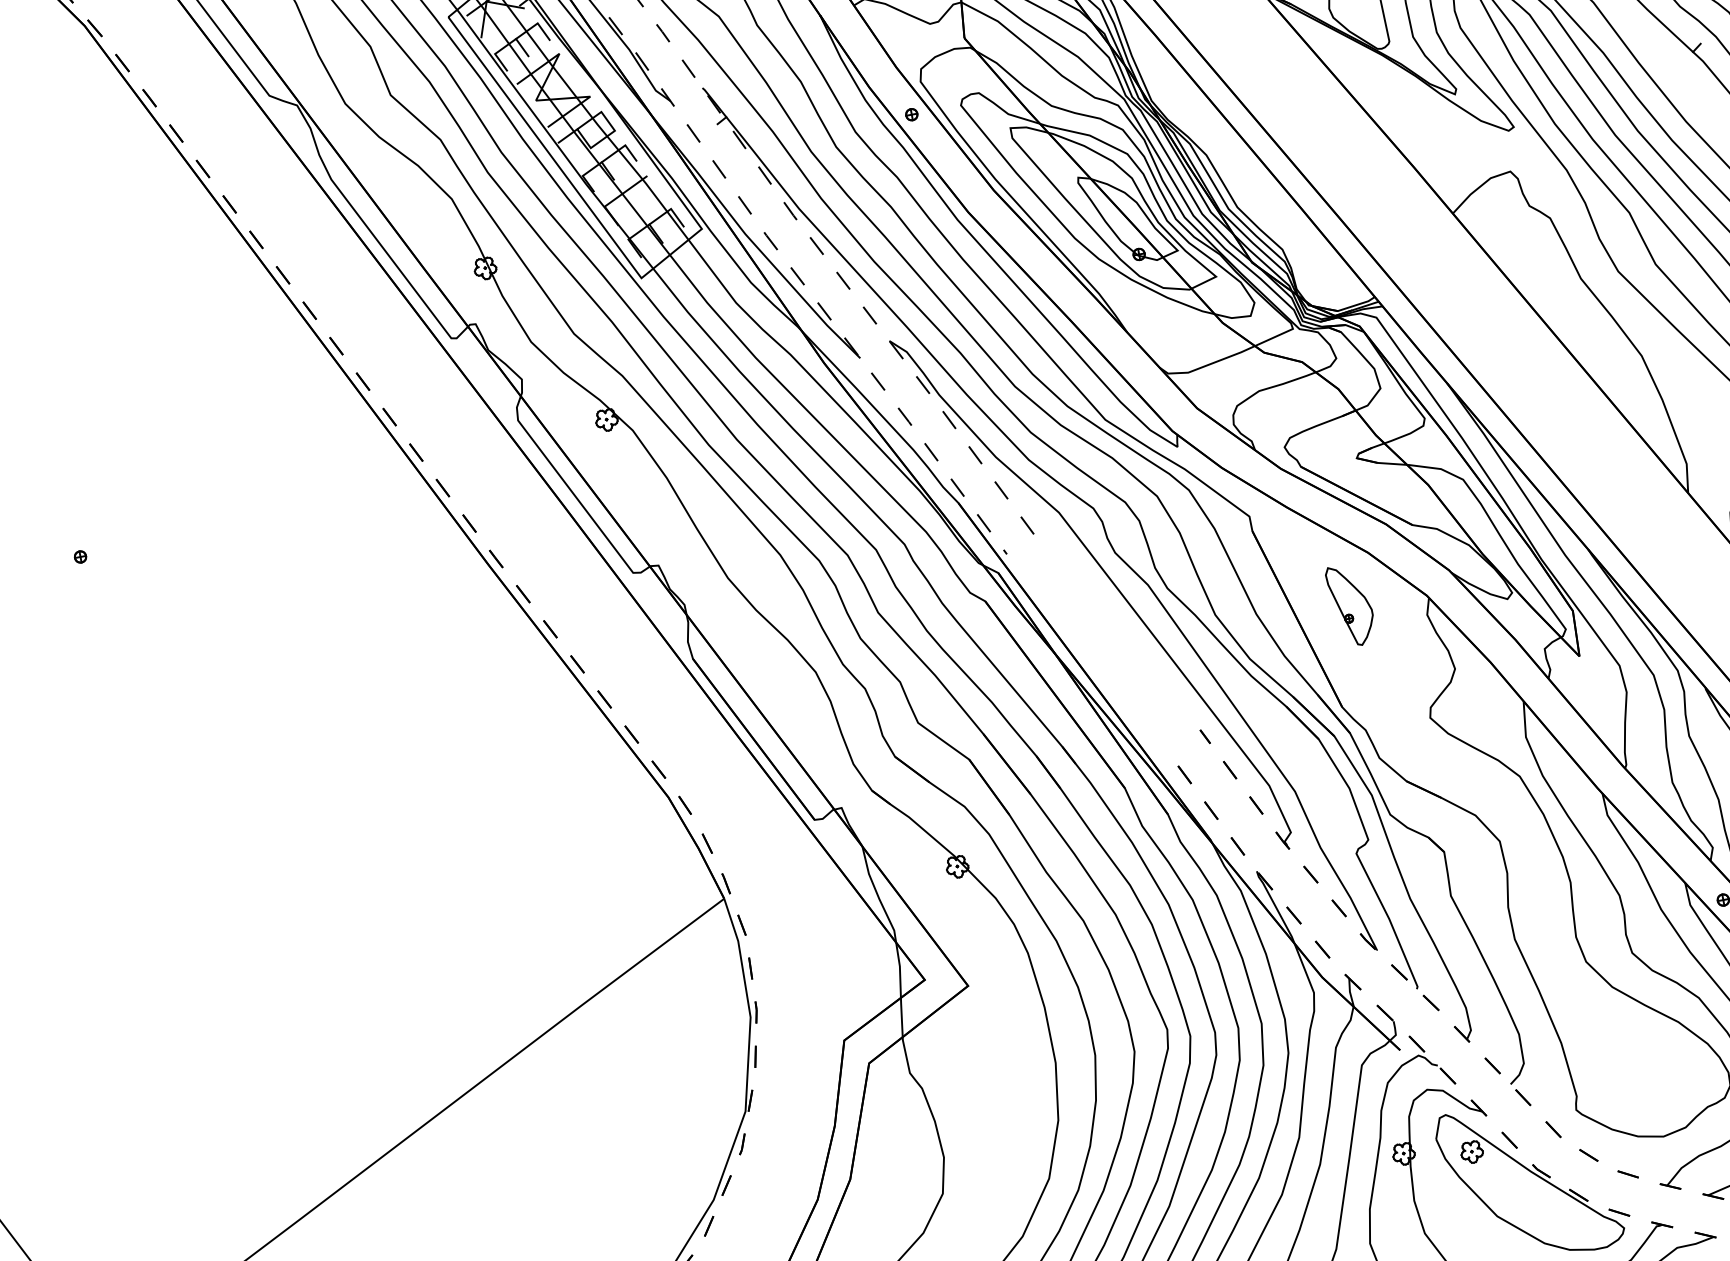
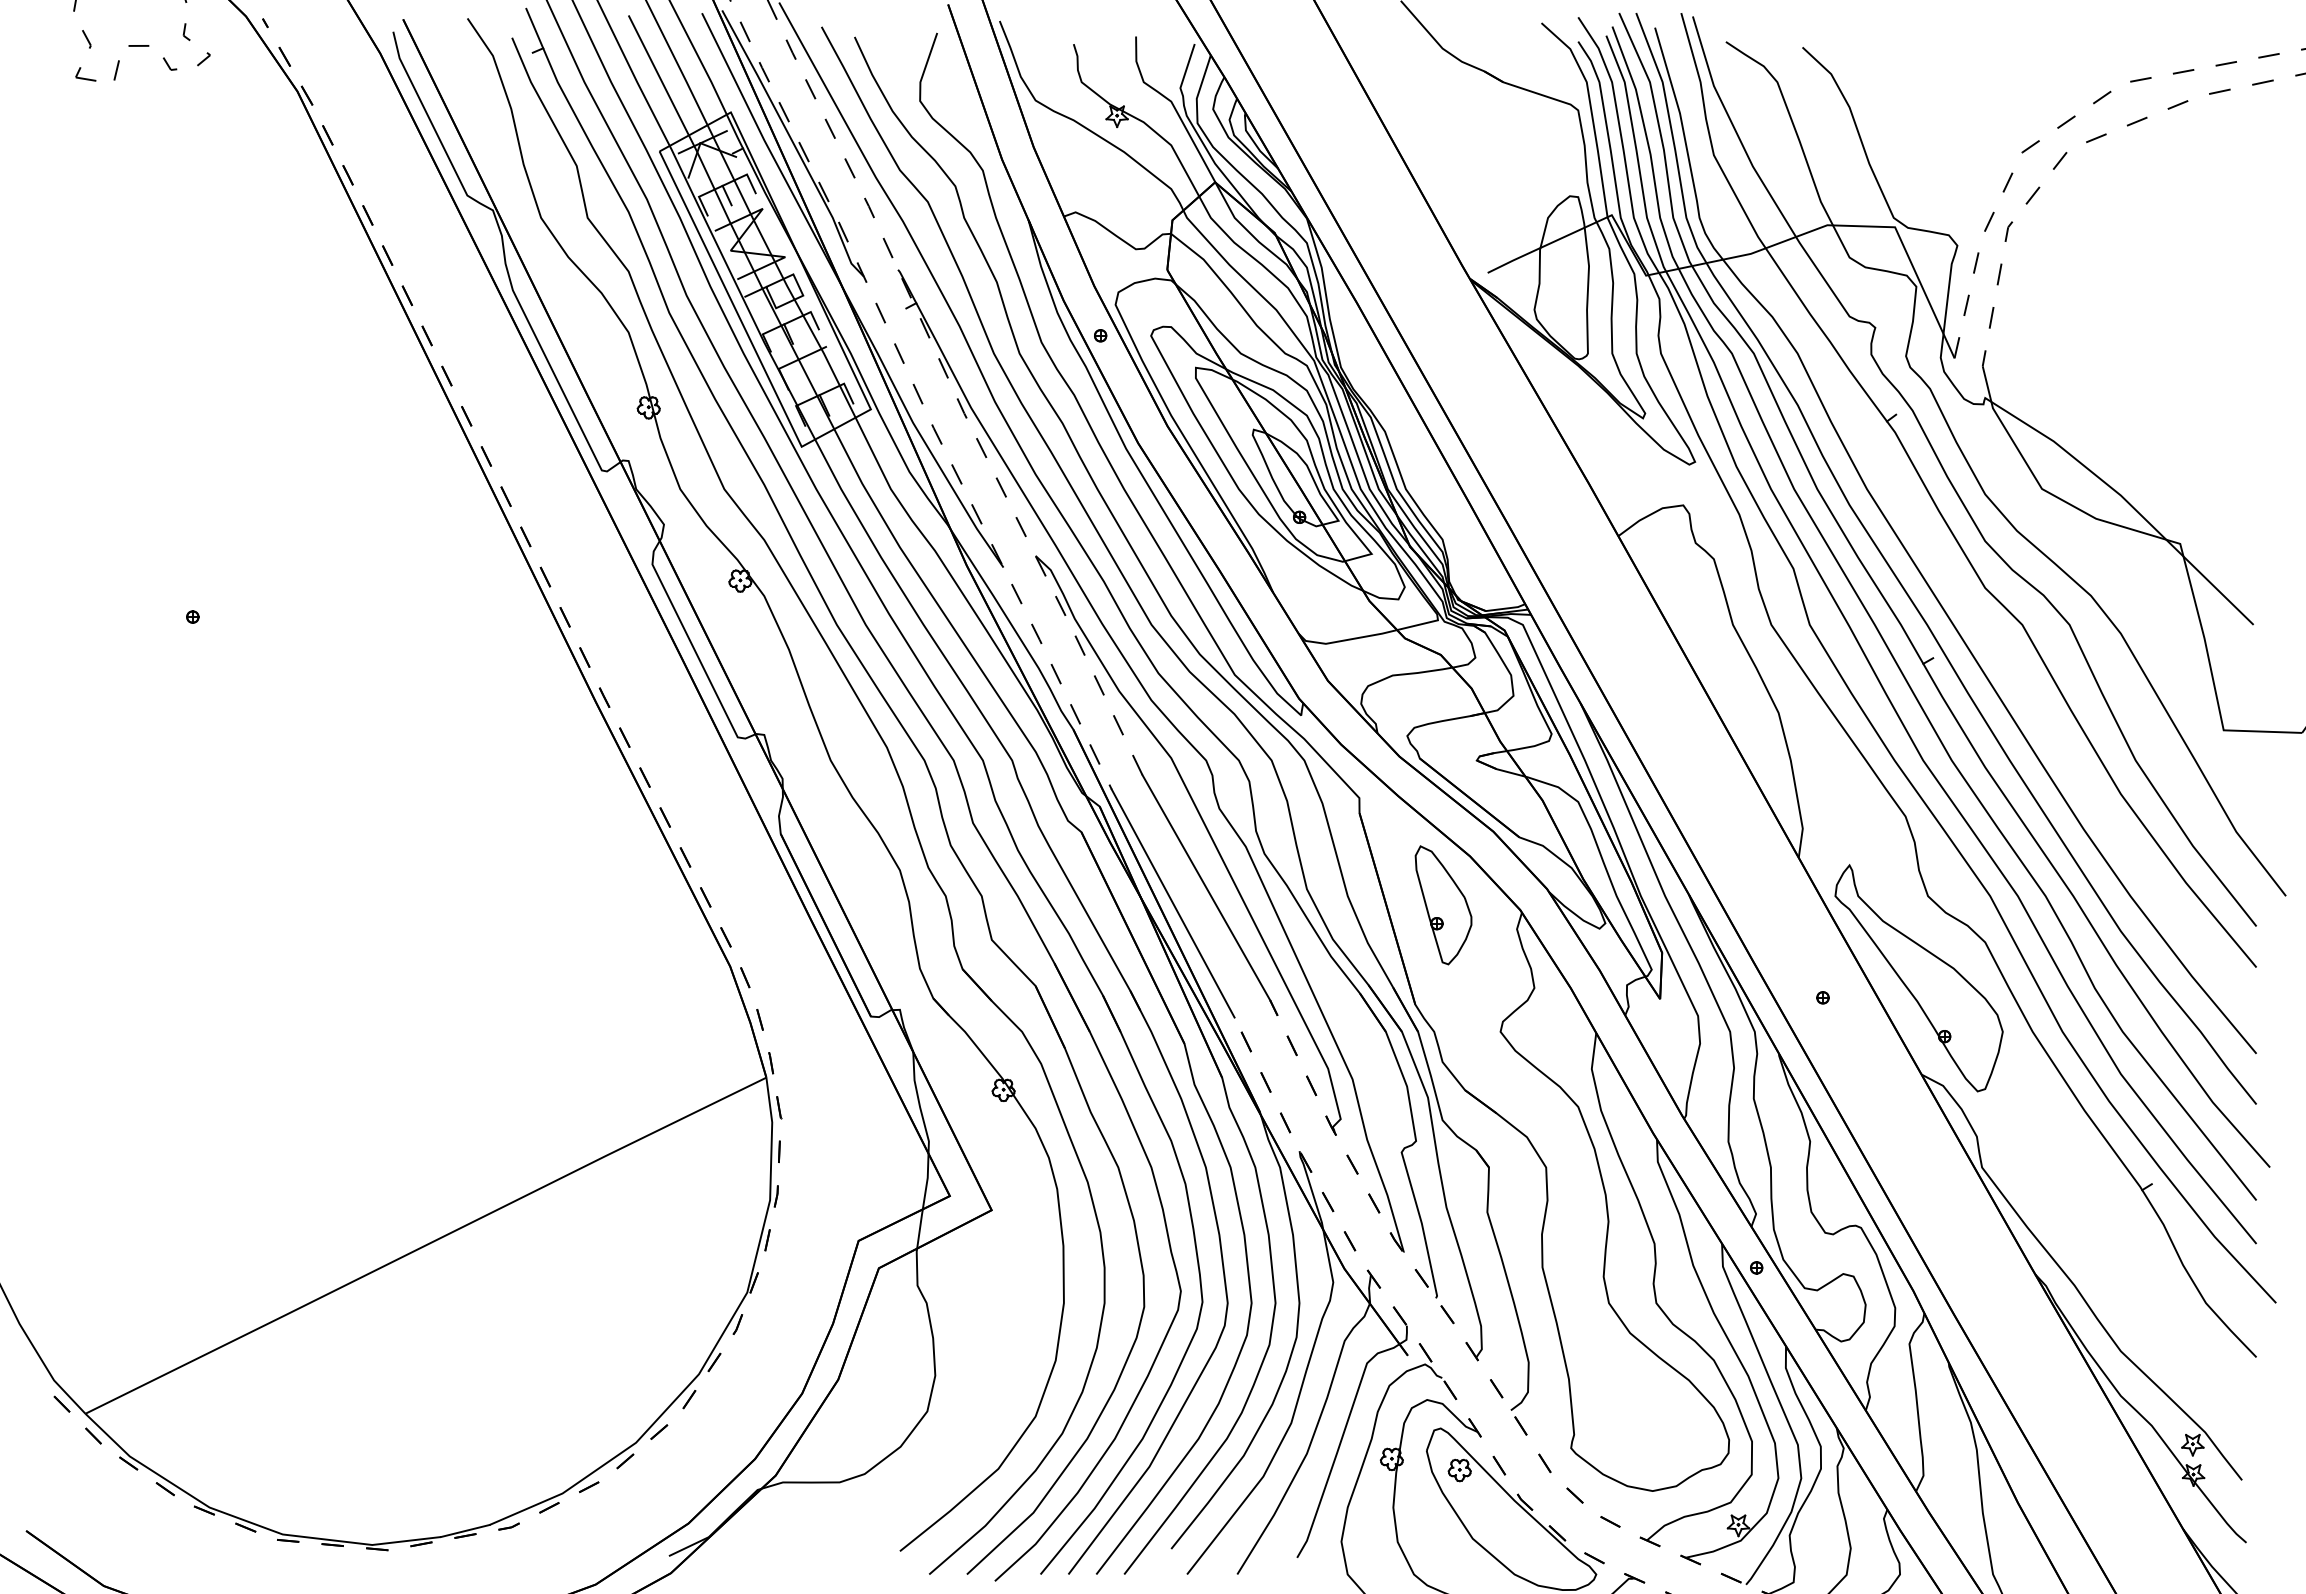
part: (1351, 605) -> (1443, 905), size x1.43
line: (1117, 631) -> (1206, 887), added
line: (1087, 653) -> (1172, 903), added

